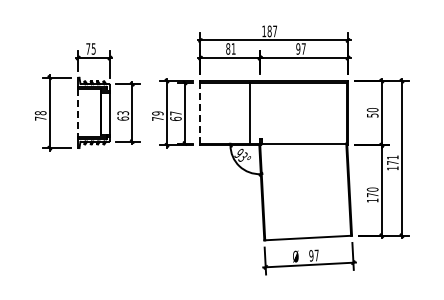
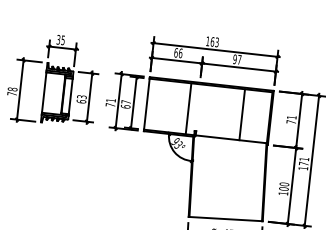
text: (272, 31) -> (214, 42), 187 -> 163
text: (88, 48) -> (58, 39), 75 -> 35
text: (230, 48) -> (178, 52), 81 -> 66
line: (78, 112) -> (44, 92), dashed -> solid
line: (200, 112) -> (146, 103), dashed -> solid
line: (313, 112) -> (241, 114), added
text: (372, 112) -> (291, 119), 50 -> 71
text: (157, 113) -> (110, 100), 79 -> 71
text: (372, 195) -> (283, 189), 170 -> 100

